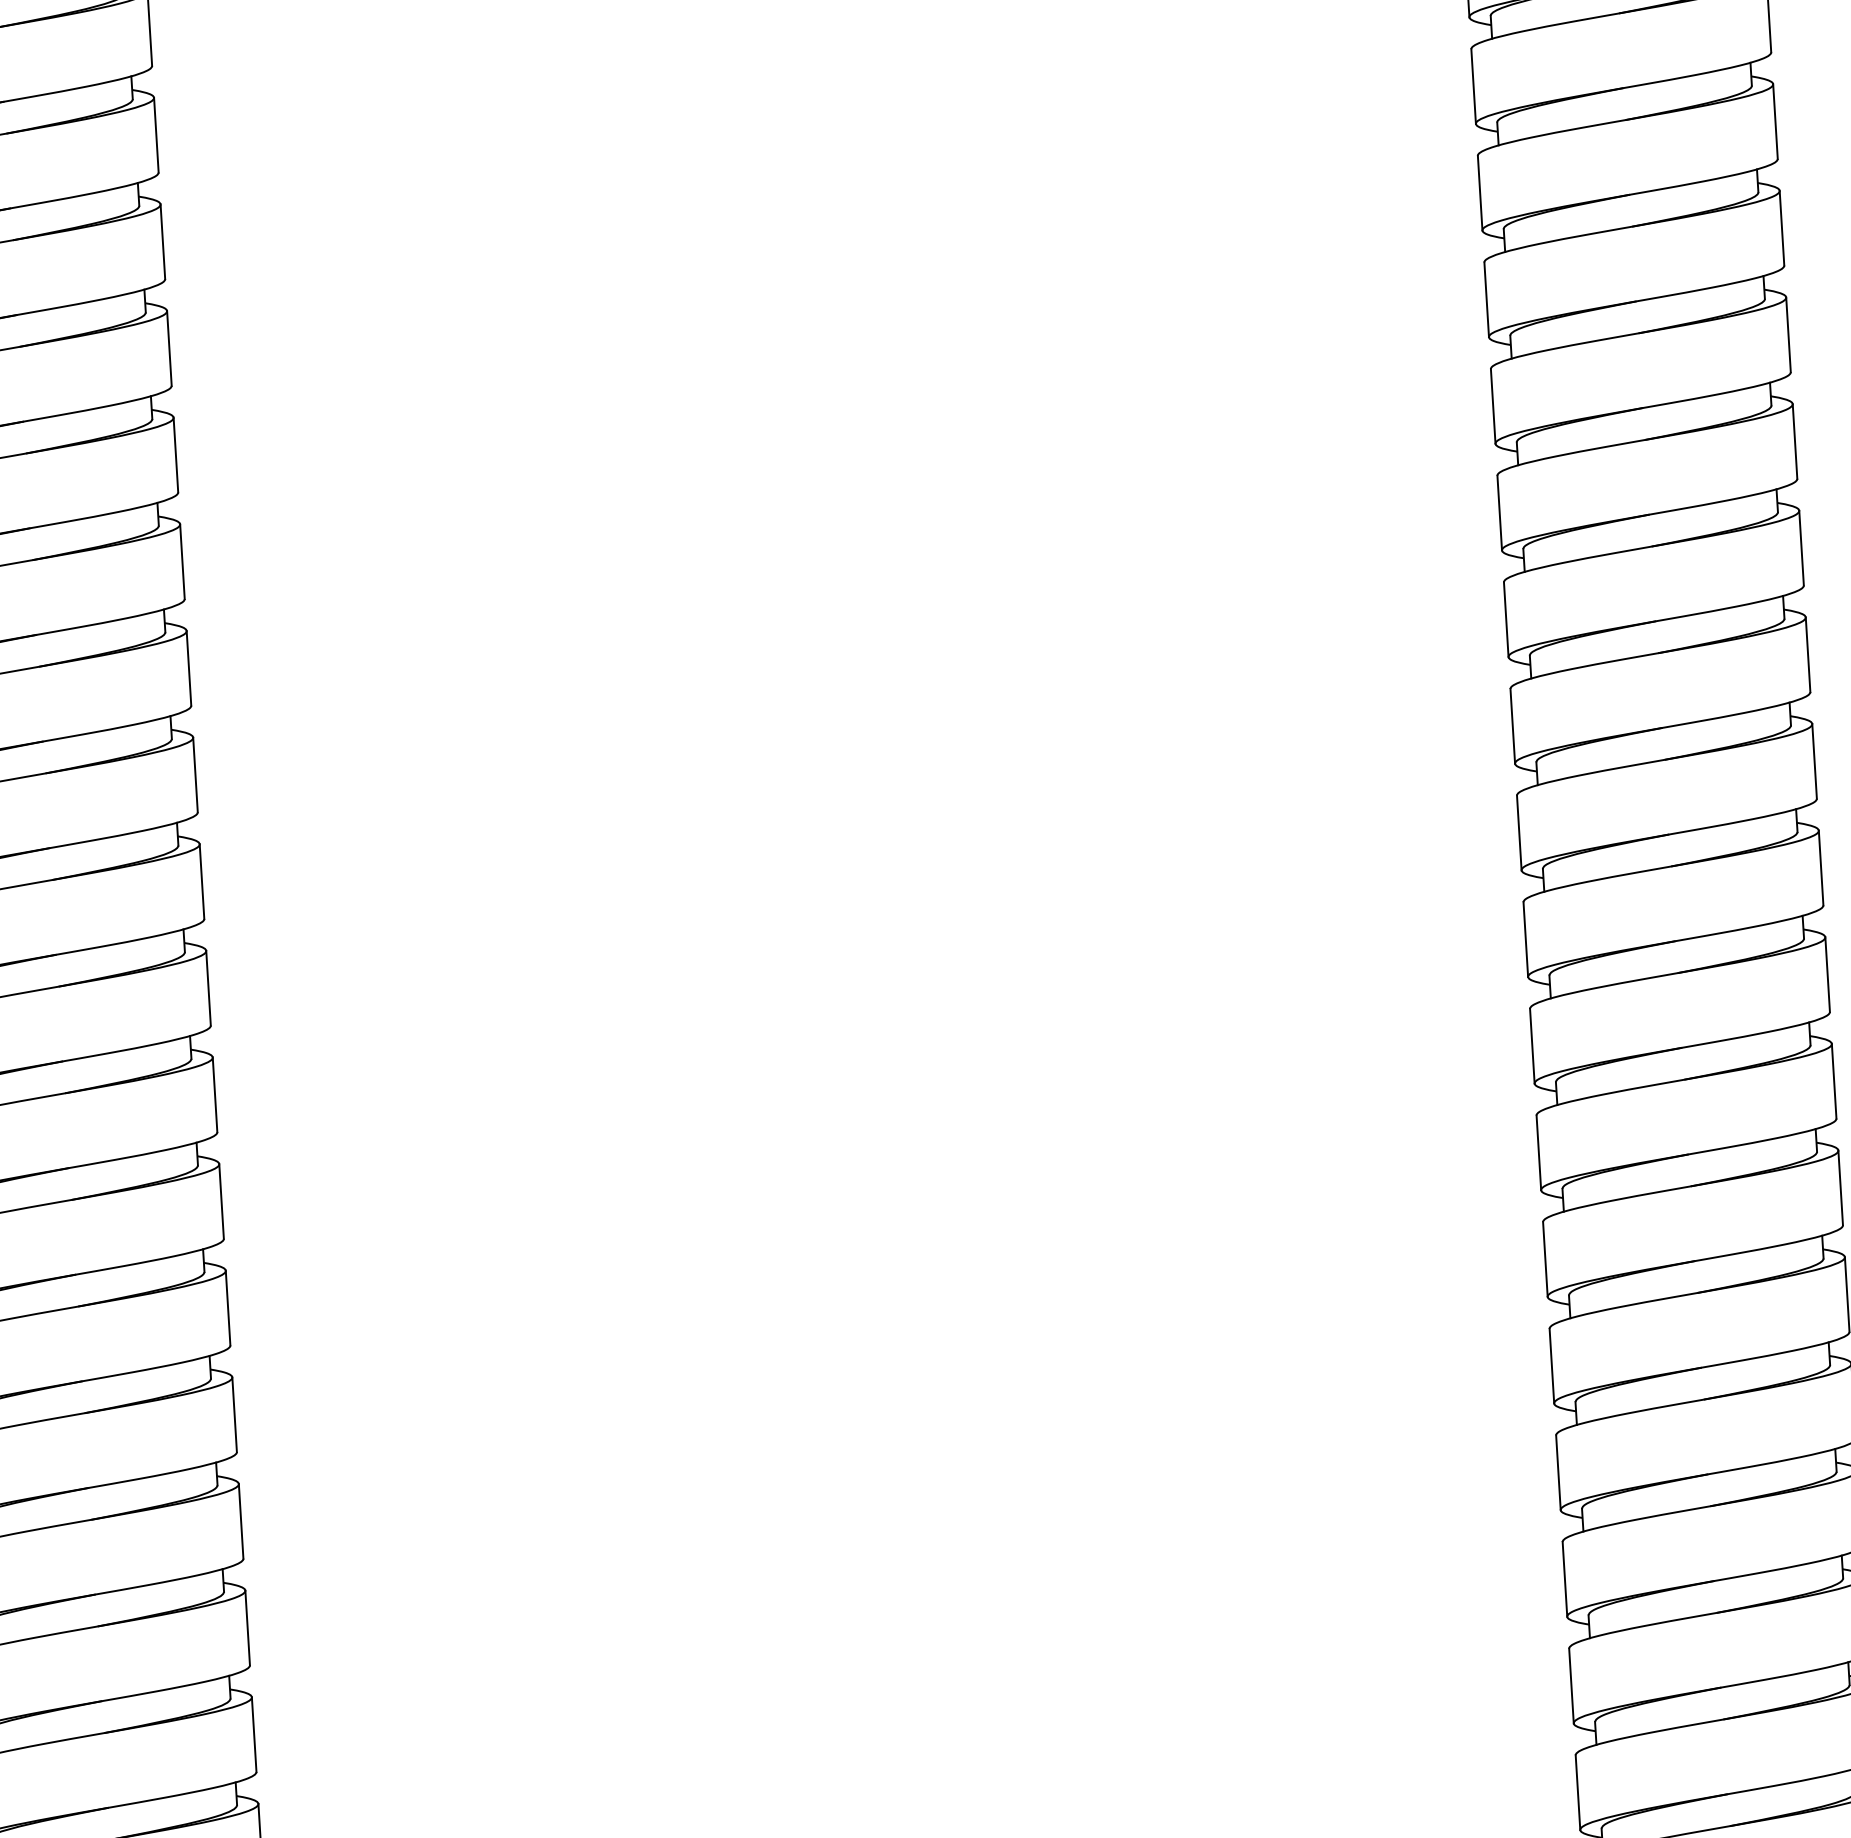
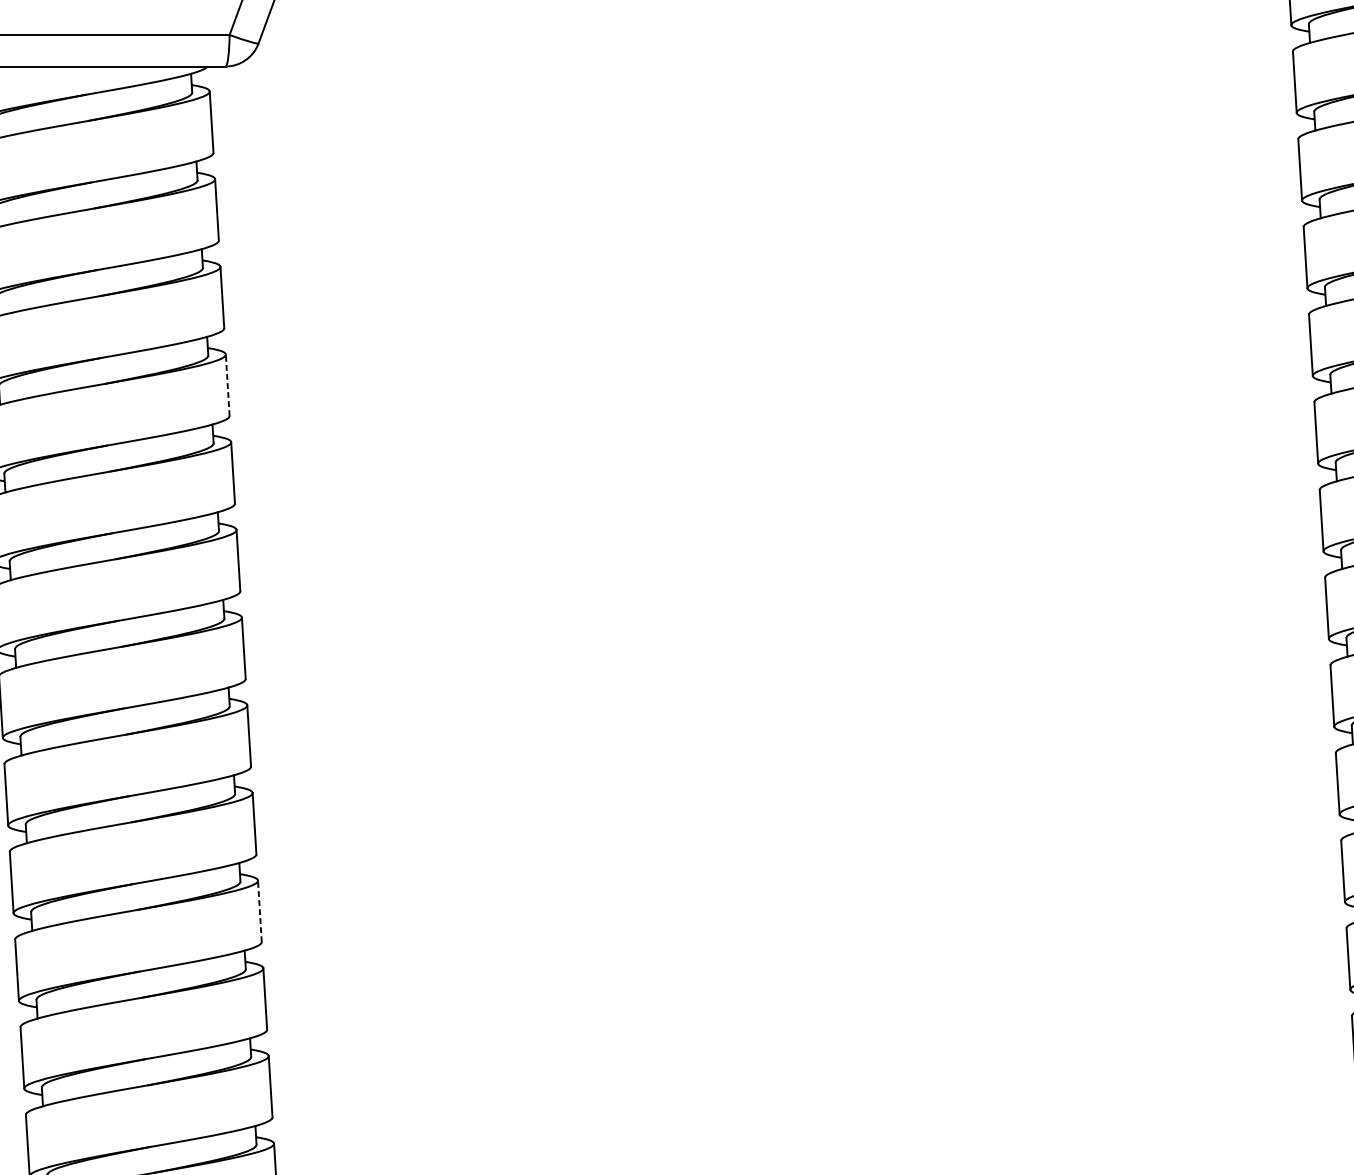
line: (169, 347) -> (227, 384), solid -> dashed
line: (208, 987) -> (259, 910), solid -> dashed

